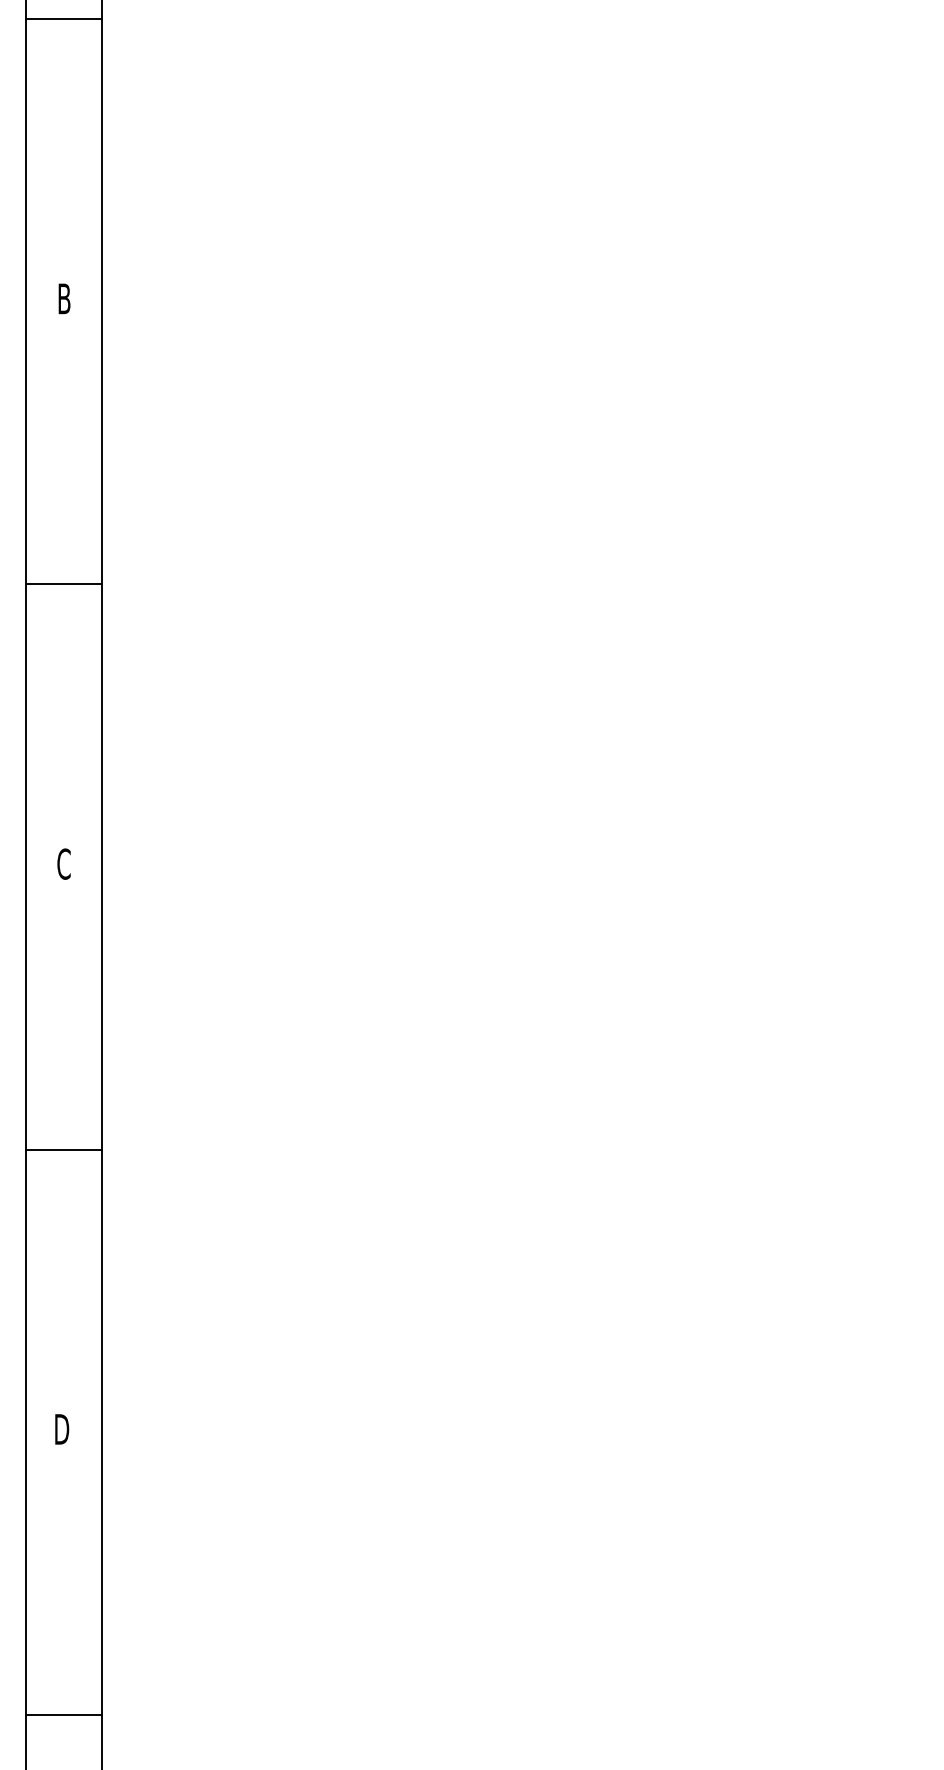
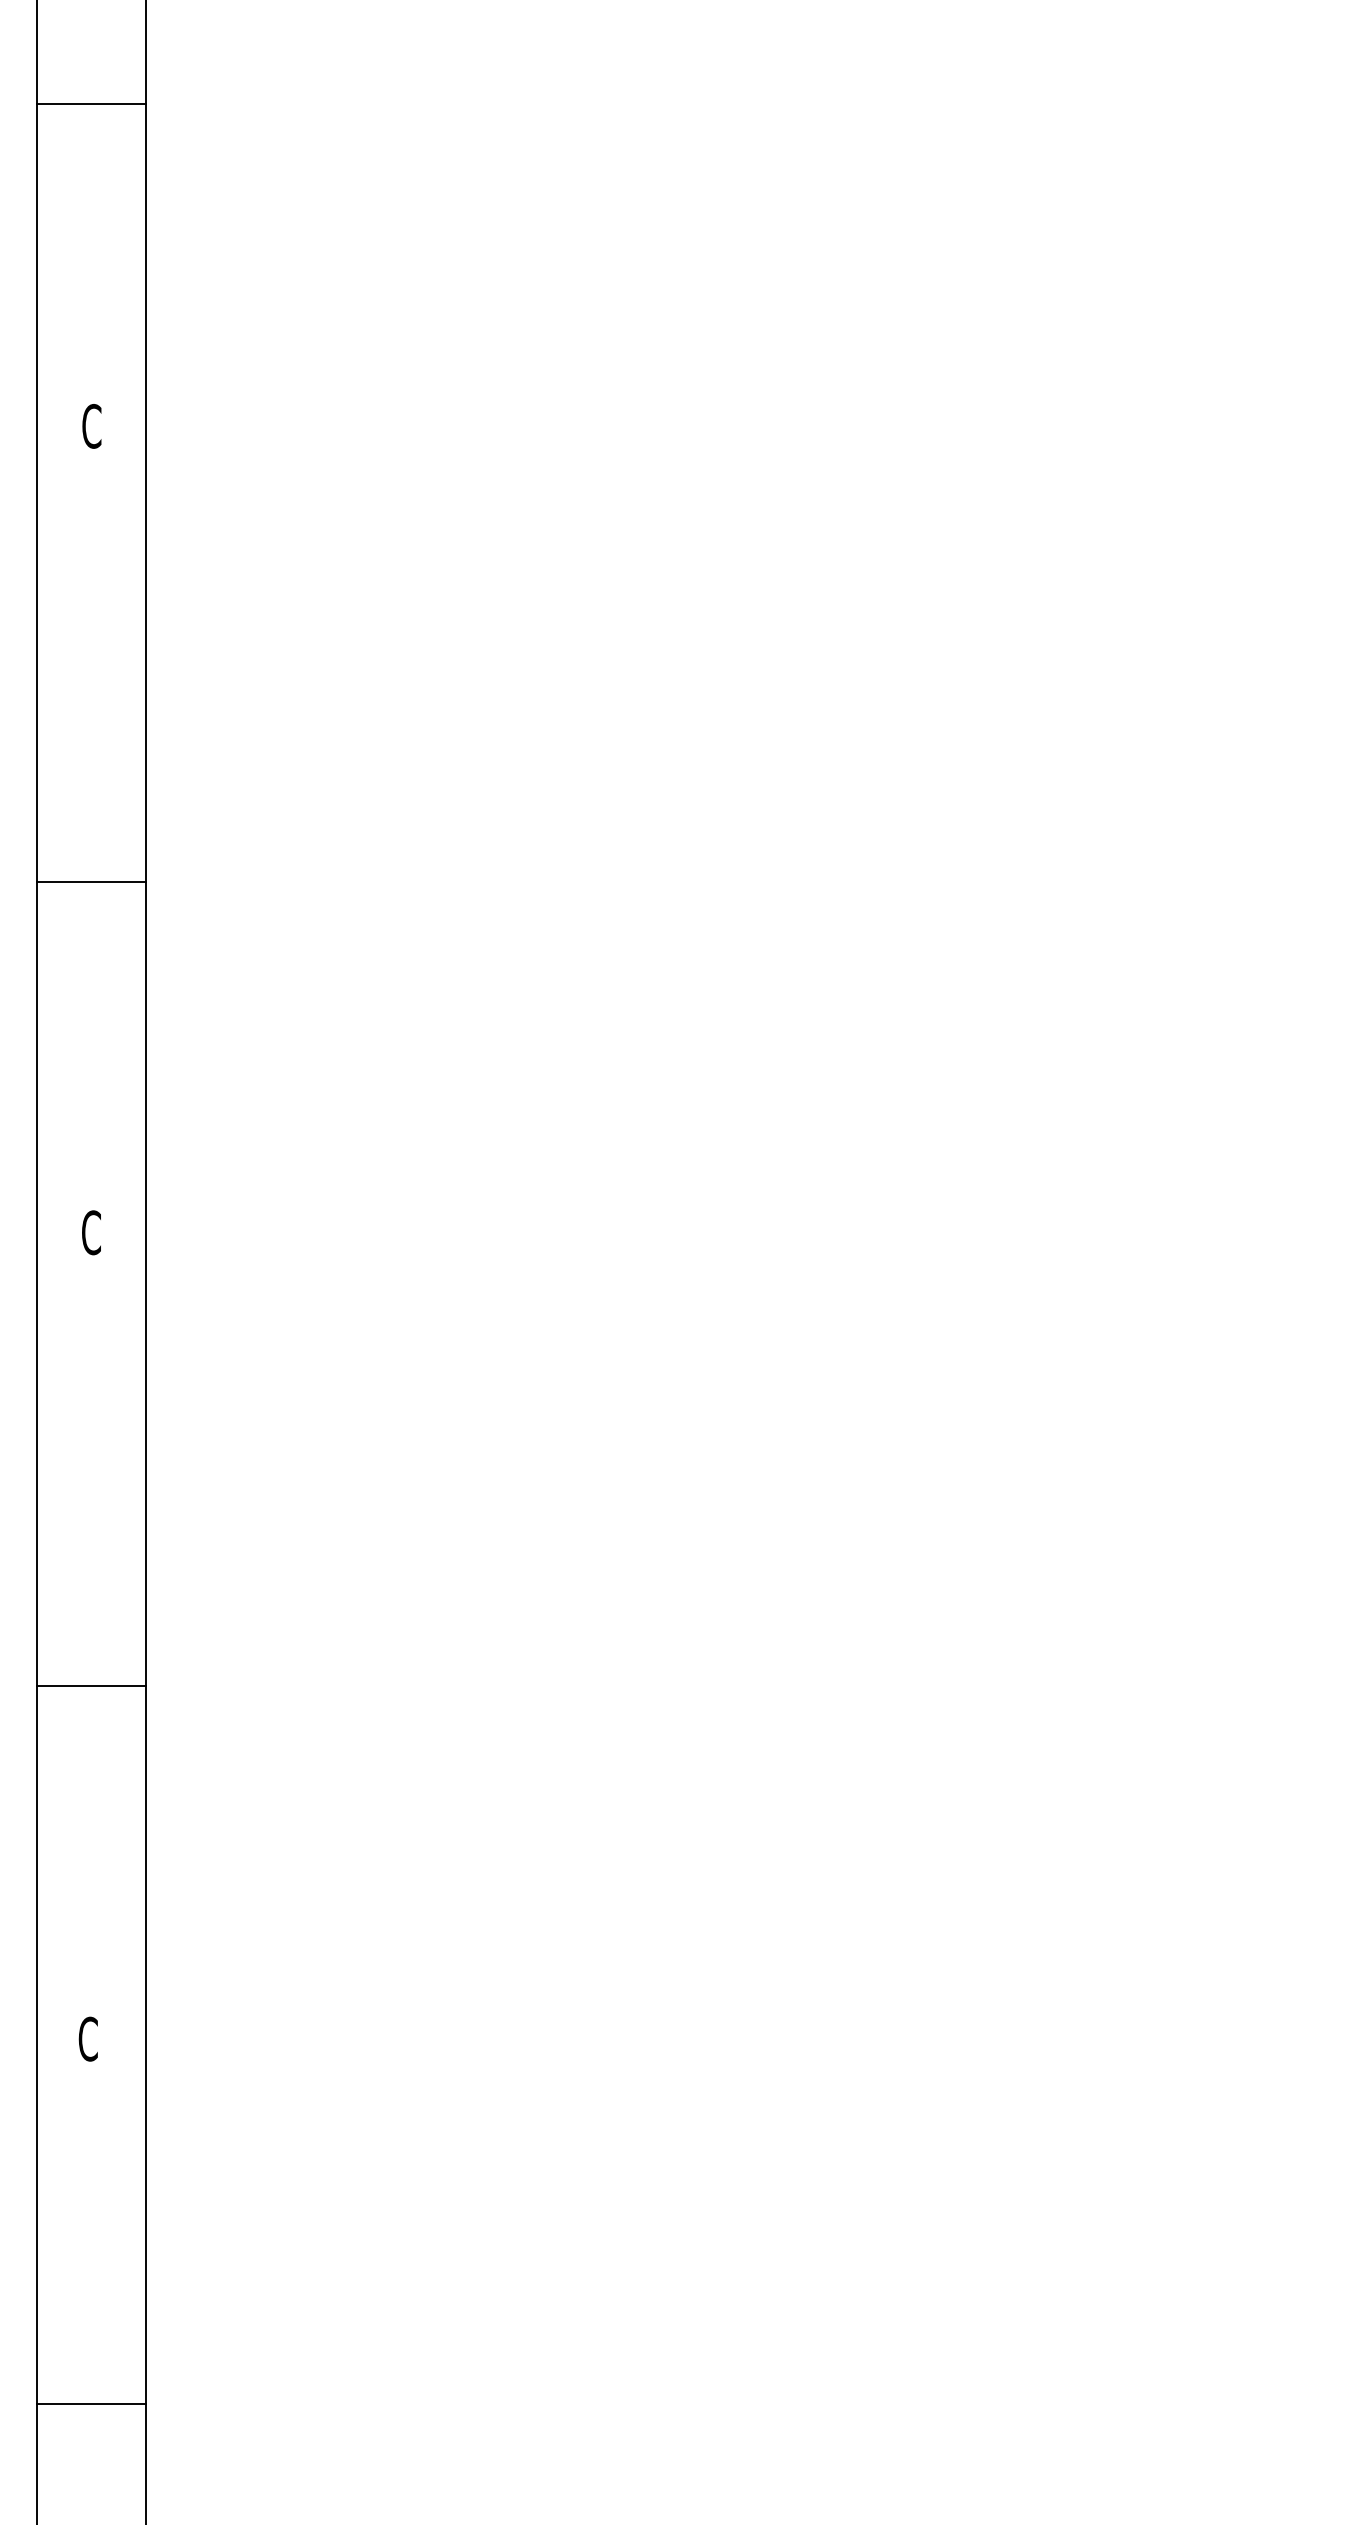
line: (64, 19) -> (92, 104), moved
text: (63, 298) -> (90, 425), B -> C
line: (64, 584) -> (92, 882), moved
line: (64, 1149) -> (92, 1685), moved
text: (62, 1429) -> (89, 2039), D -> C
line: (64, 1714) -> (92, 2403), moved

